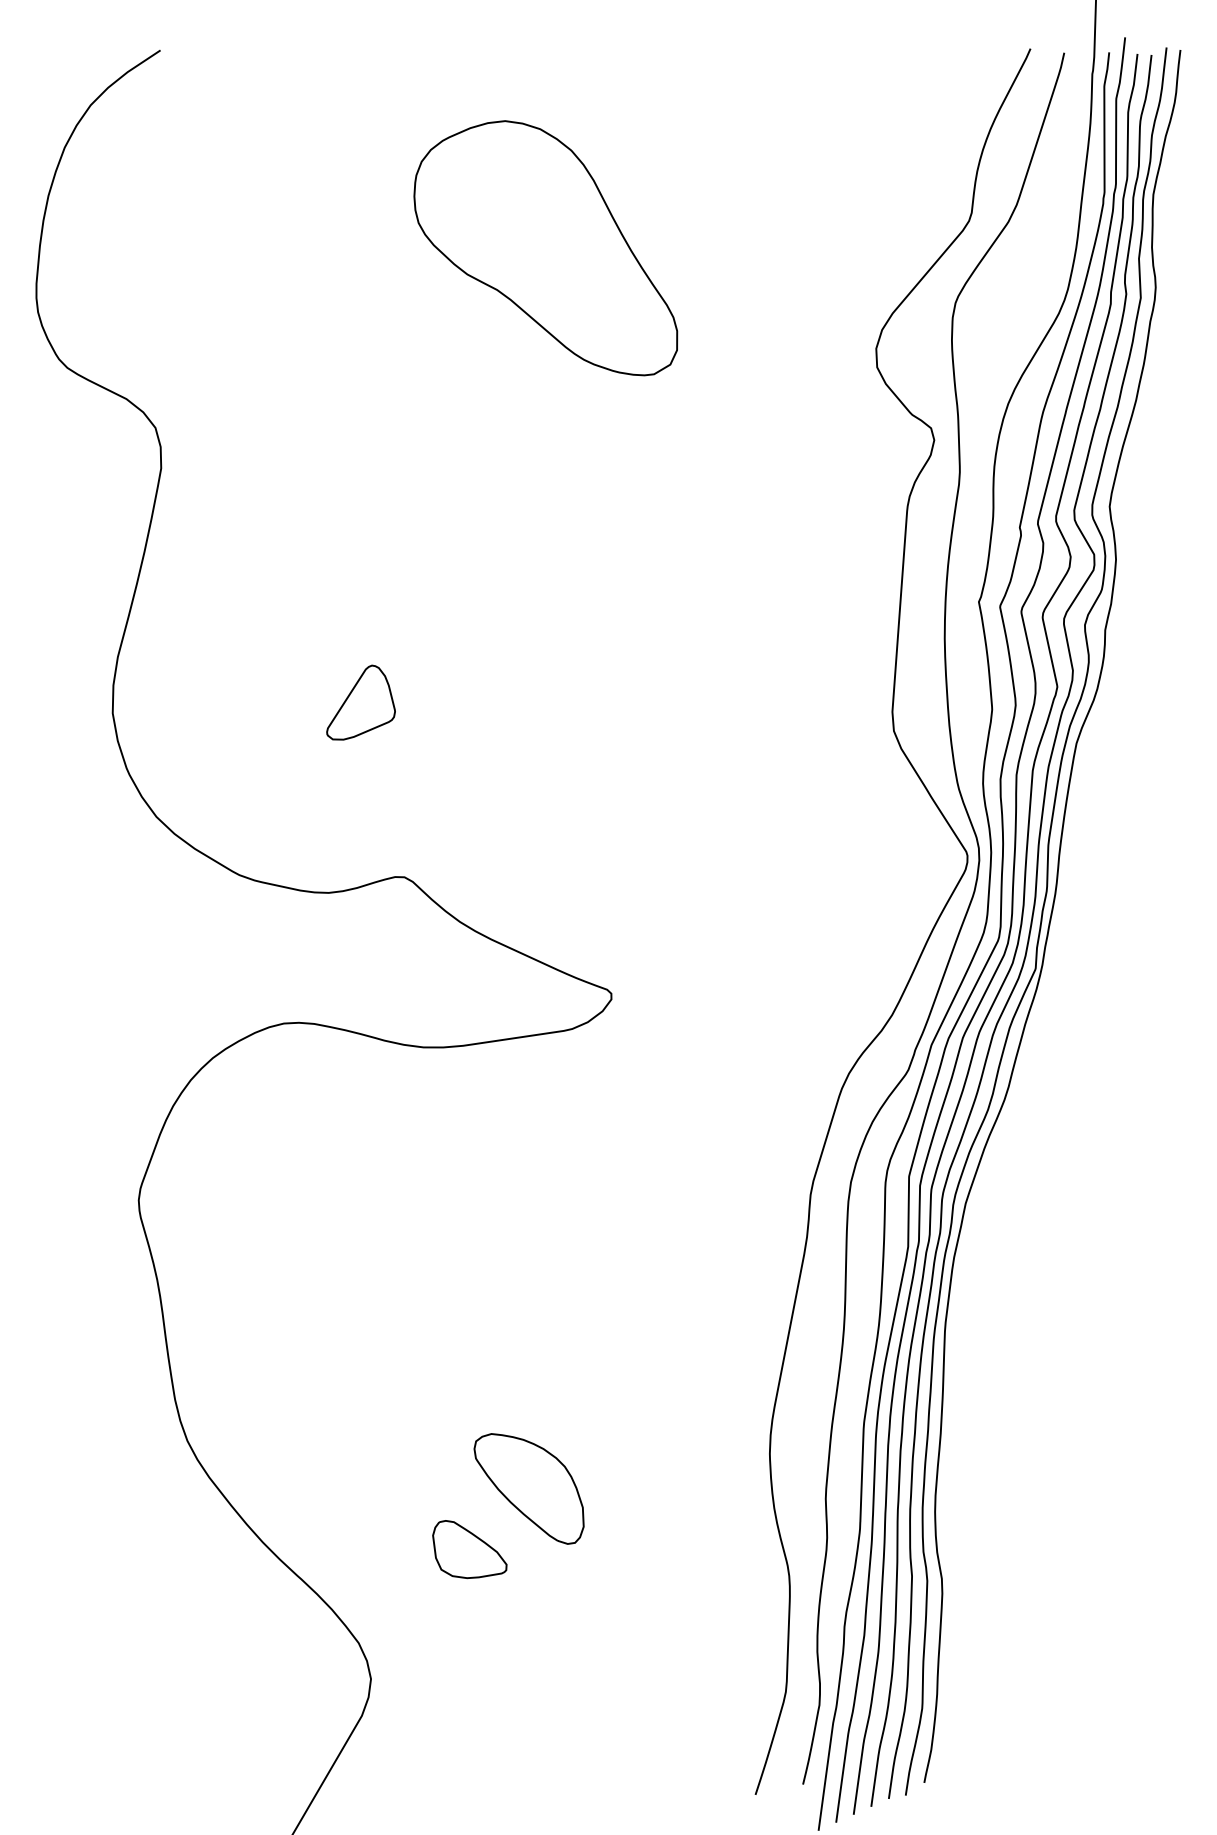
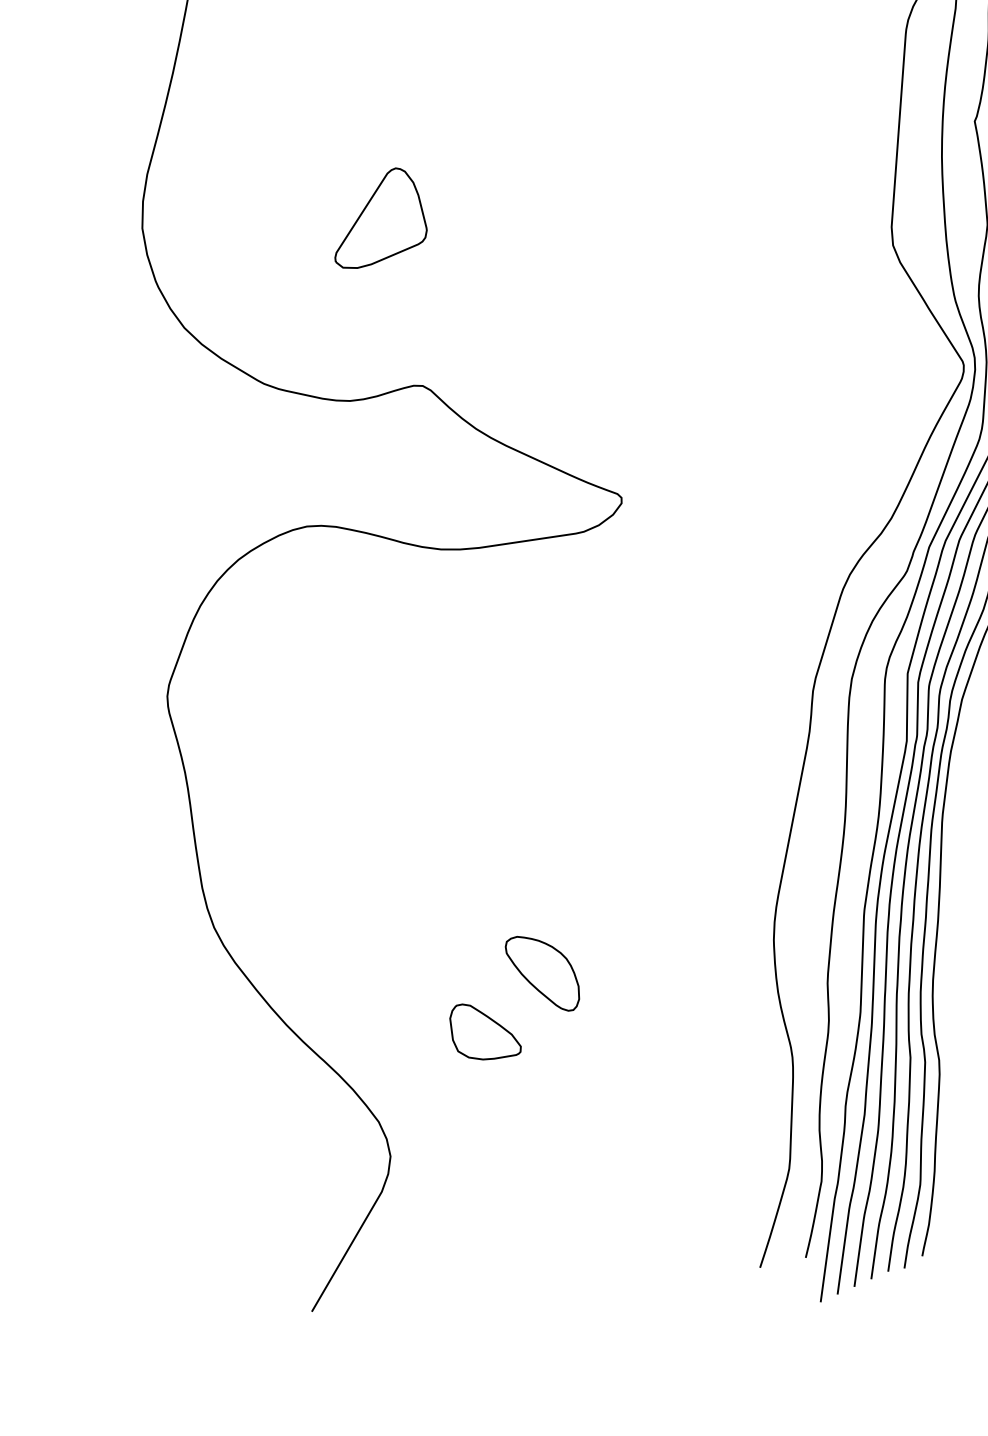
part: (360, 702) -> (380, 218), size x1.4
part: (528, 1488) -> (541, 973), size x0.7

